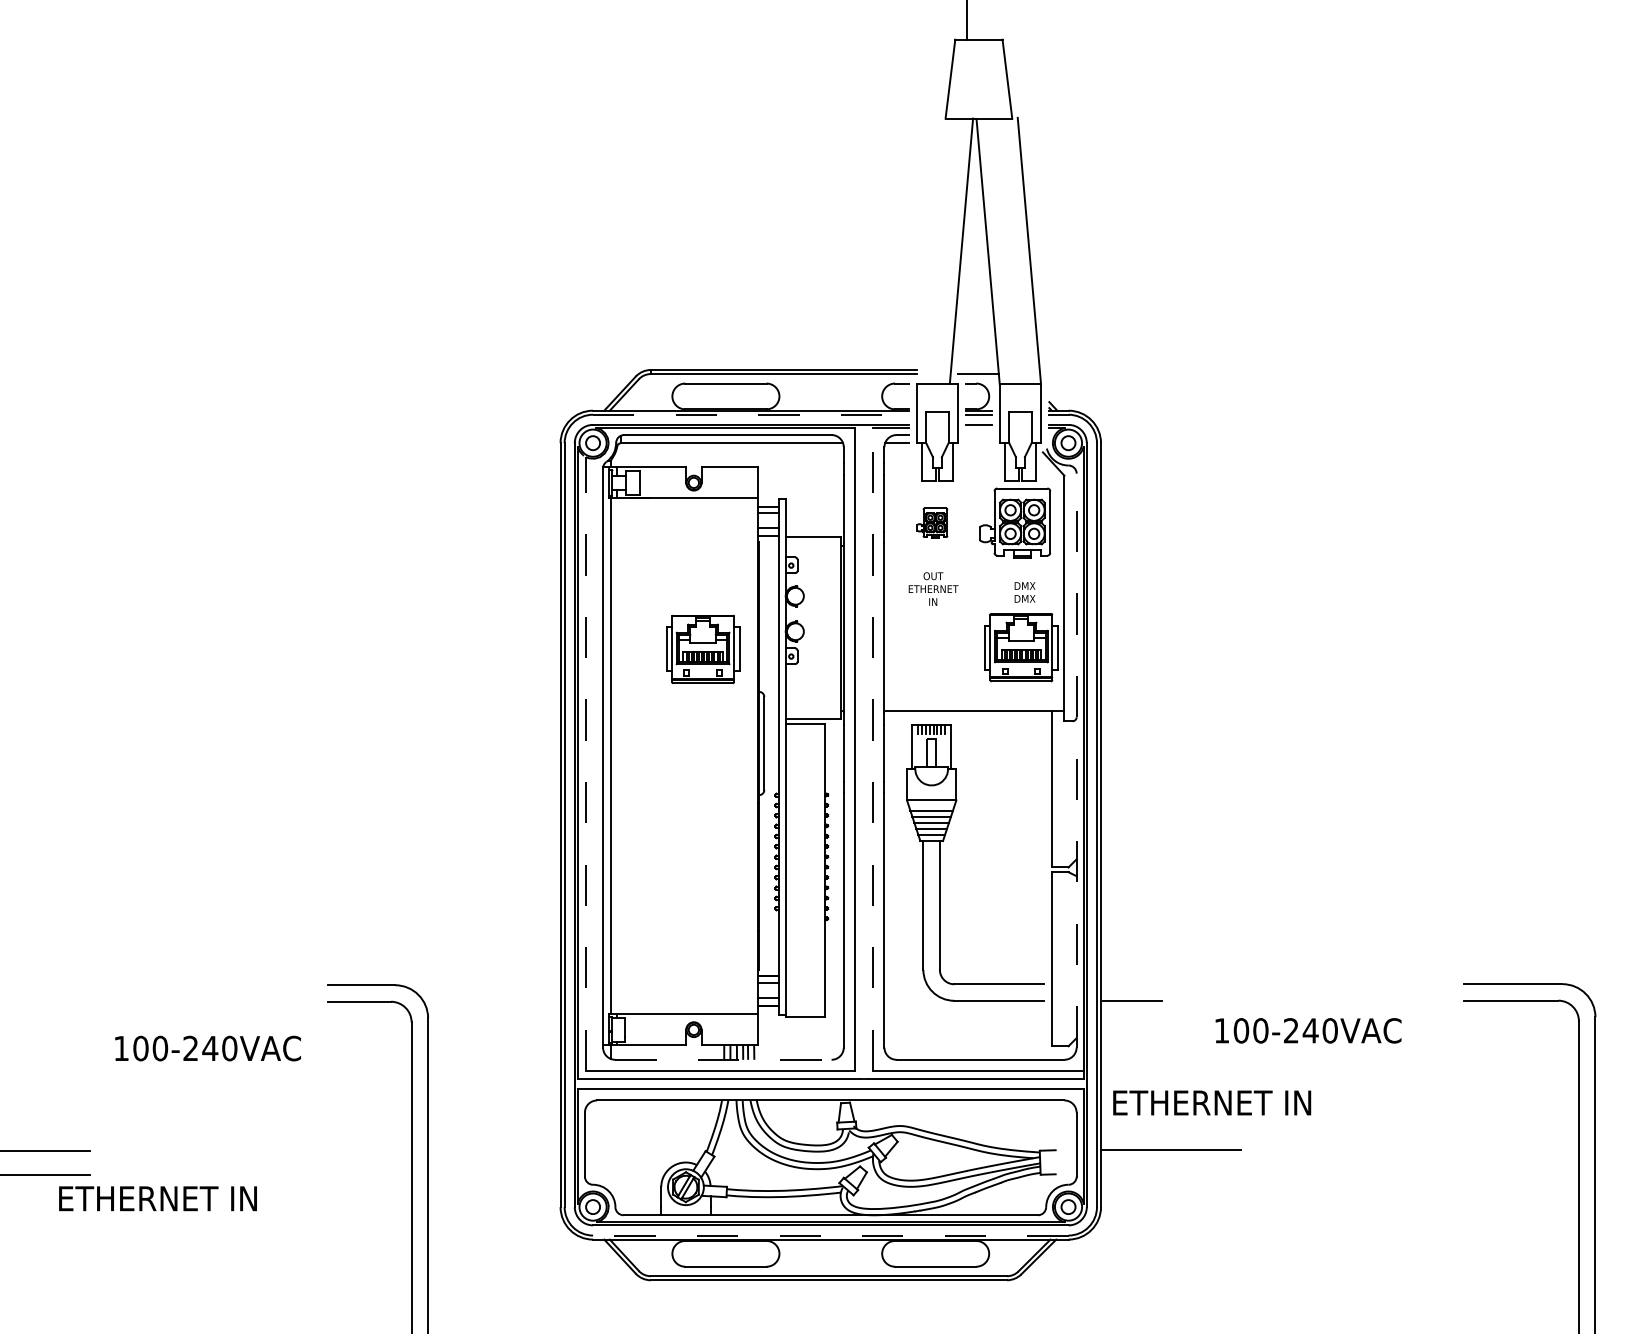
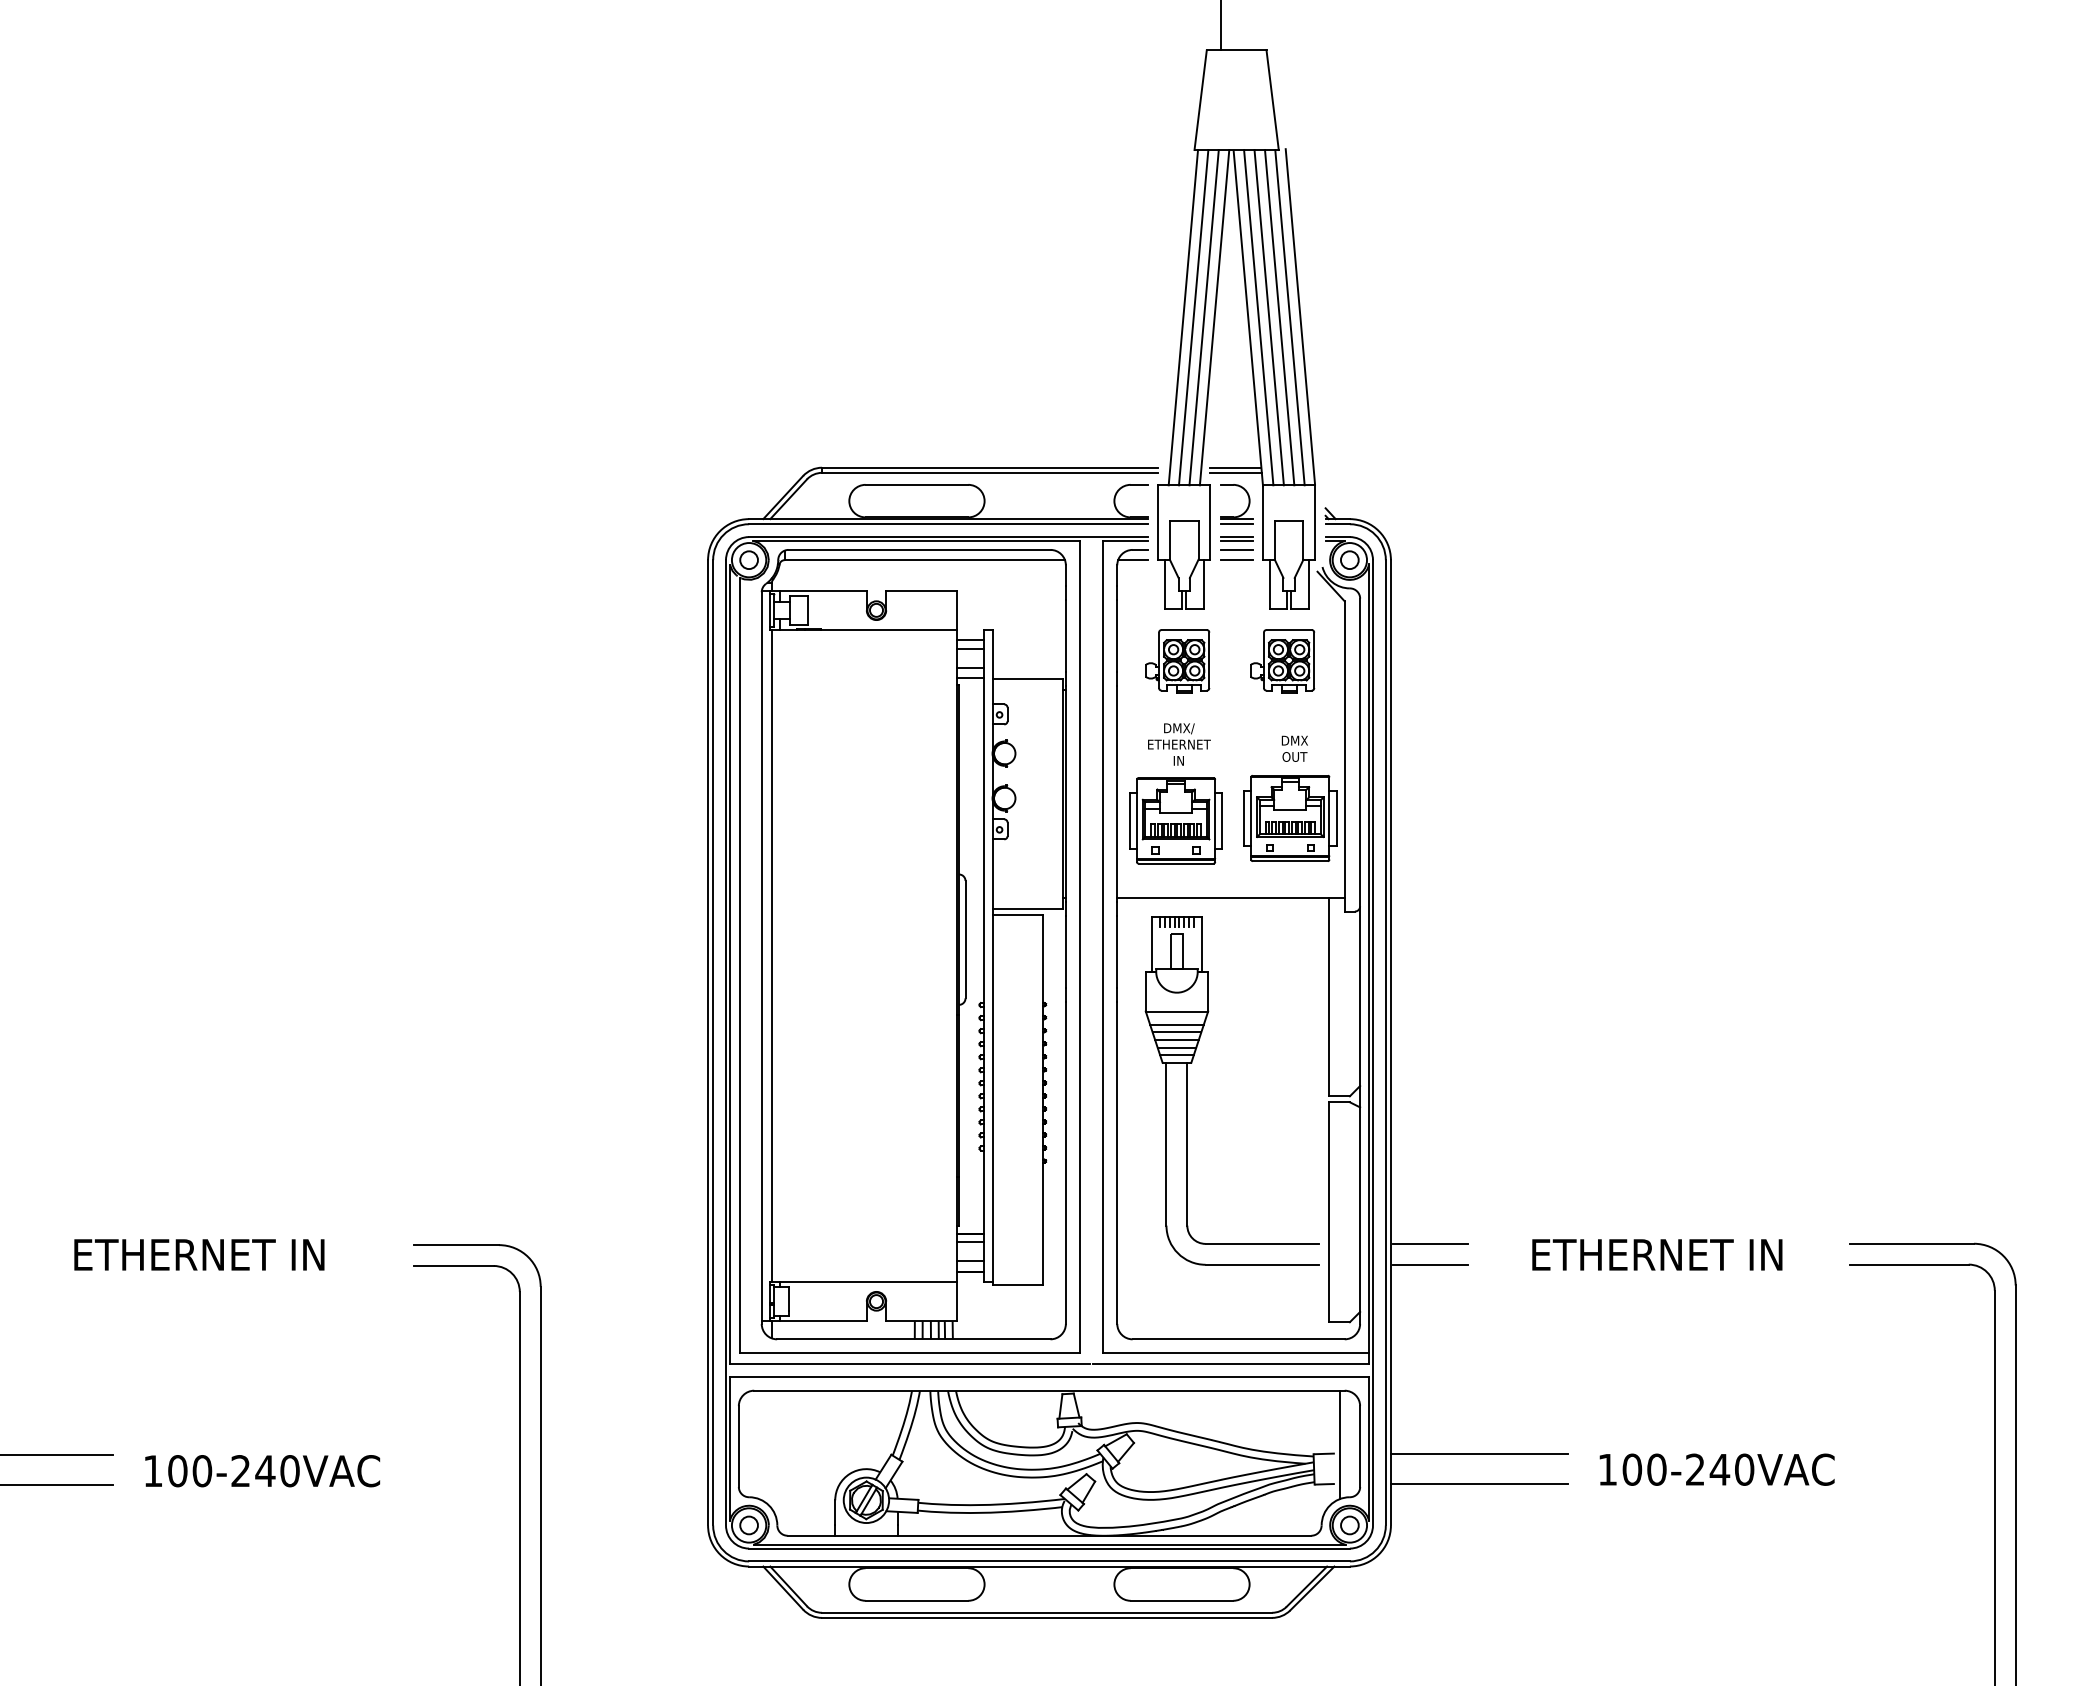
line: (936, 251) -> (1183, 317), added
line: (944, 251) -> (1193, 317), added
line: (952, 251) -> (1203, 317), added
line: (996, 251) -> (1258, 317), added
line: (1004, 251) -> (1268, 317), added
line: (1012, 251) -> (1279, 317), added
line: (1020, 251) -> (1289, 317), added
line: (978, 369) -> (1235, 467), added
line: (750, 414) -> (948, 524), dashed -> solid
line: (978, 427) -> (1236, 540), added
line: (978, 434) -> (1236, 549), added
line: (978, 443) -> (1236, 560), added
part: (932, 523) -> (1177, 661), size x1.67
part: (1015, 523) -> (1282, 661), size x0.71
text: (933, 576) -> (1179, 728), OUT -> DMX/
text: (1024, 598) -> (1294, 756), DMX -> OUT
part: (702, 649) -> (1175, 820), moved
line: (873, 748) -> (1103, 946), dashed -> solid
line: (1076, 760) -> (1360, 961), dashed -> solid
line: (586, 763) -> (740, 965), dashed -> solid
line: (1132, 983) -> (1430, 1243), added
text: (1308, 1030) -> (1716, 1469), moved
text: (207, 1048) -> (262, 1471), moved
line: (723, 1059) -> (913, 1339), dashed -> solid
text: (1212, 1102) -> (1657, 1254), moved
line: (1060, 1143) -> (1339, 1444), added
line: (1170, 1173) -> (1478, 1483), added
text: (158, 1198) -> (199, 1254), moved
line: (830, 1235) -> (1049, 1561), dashed -> solid

